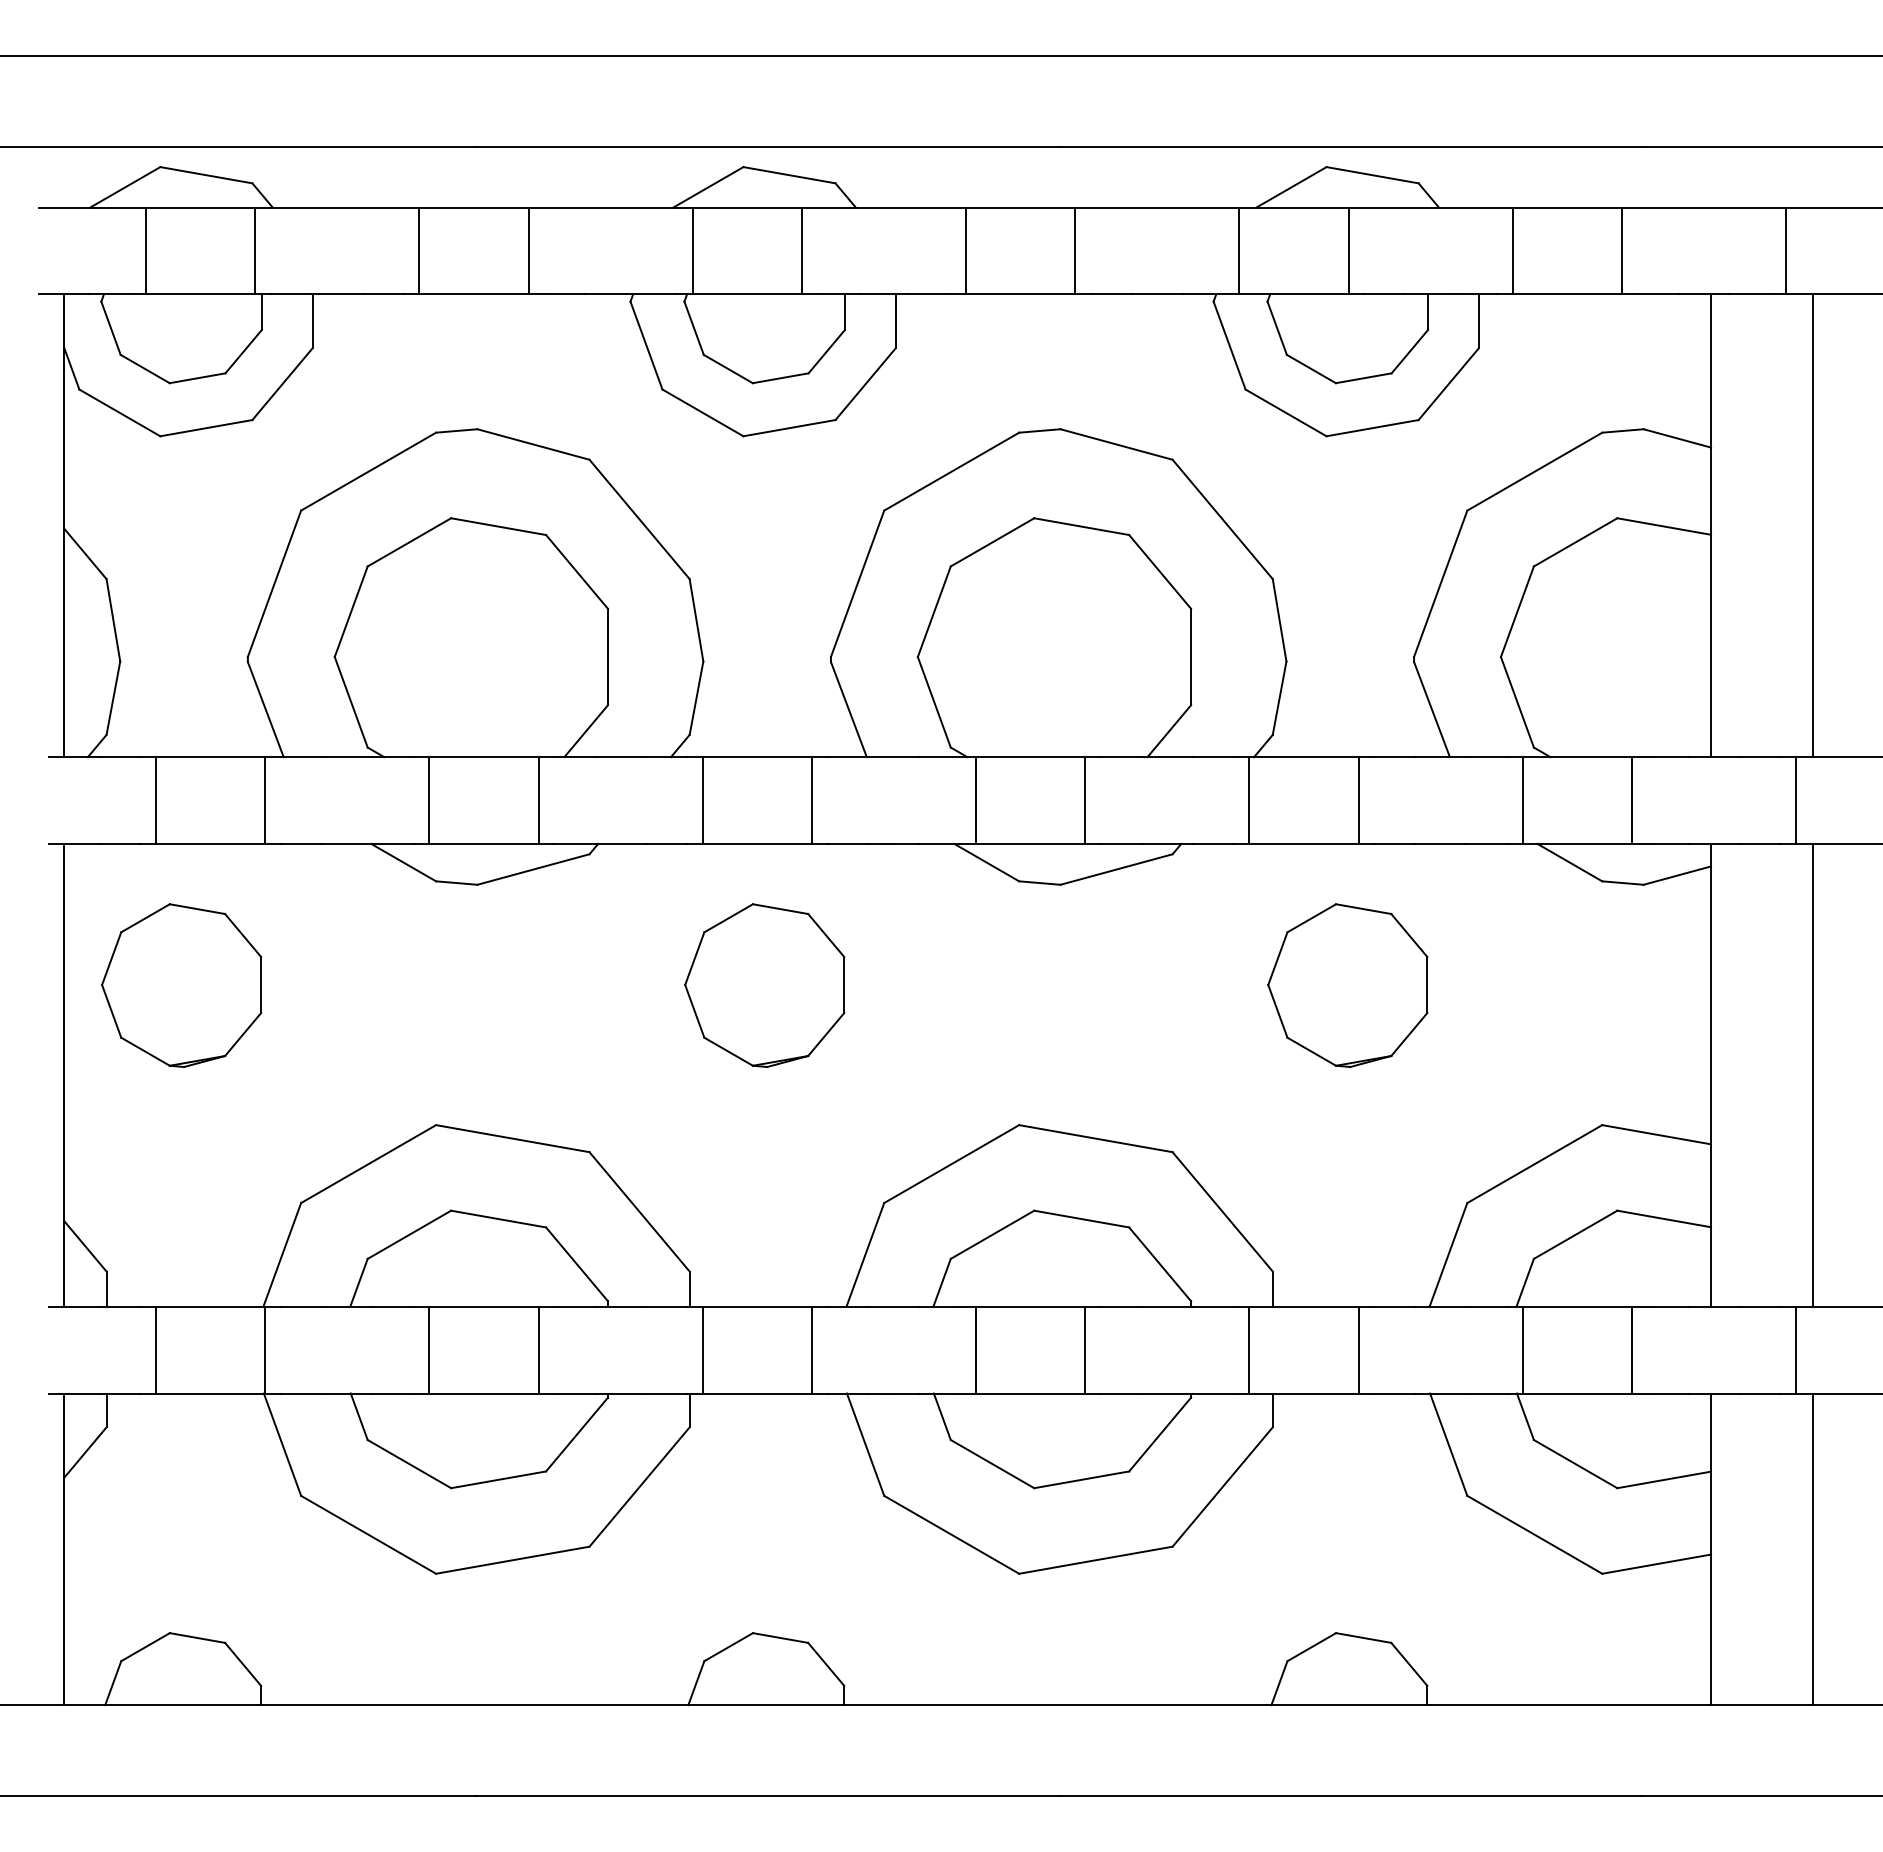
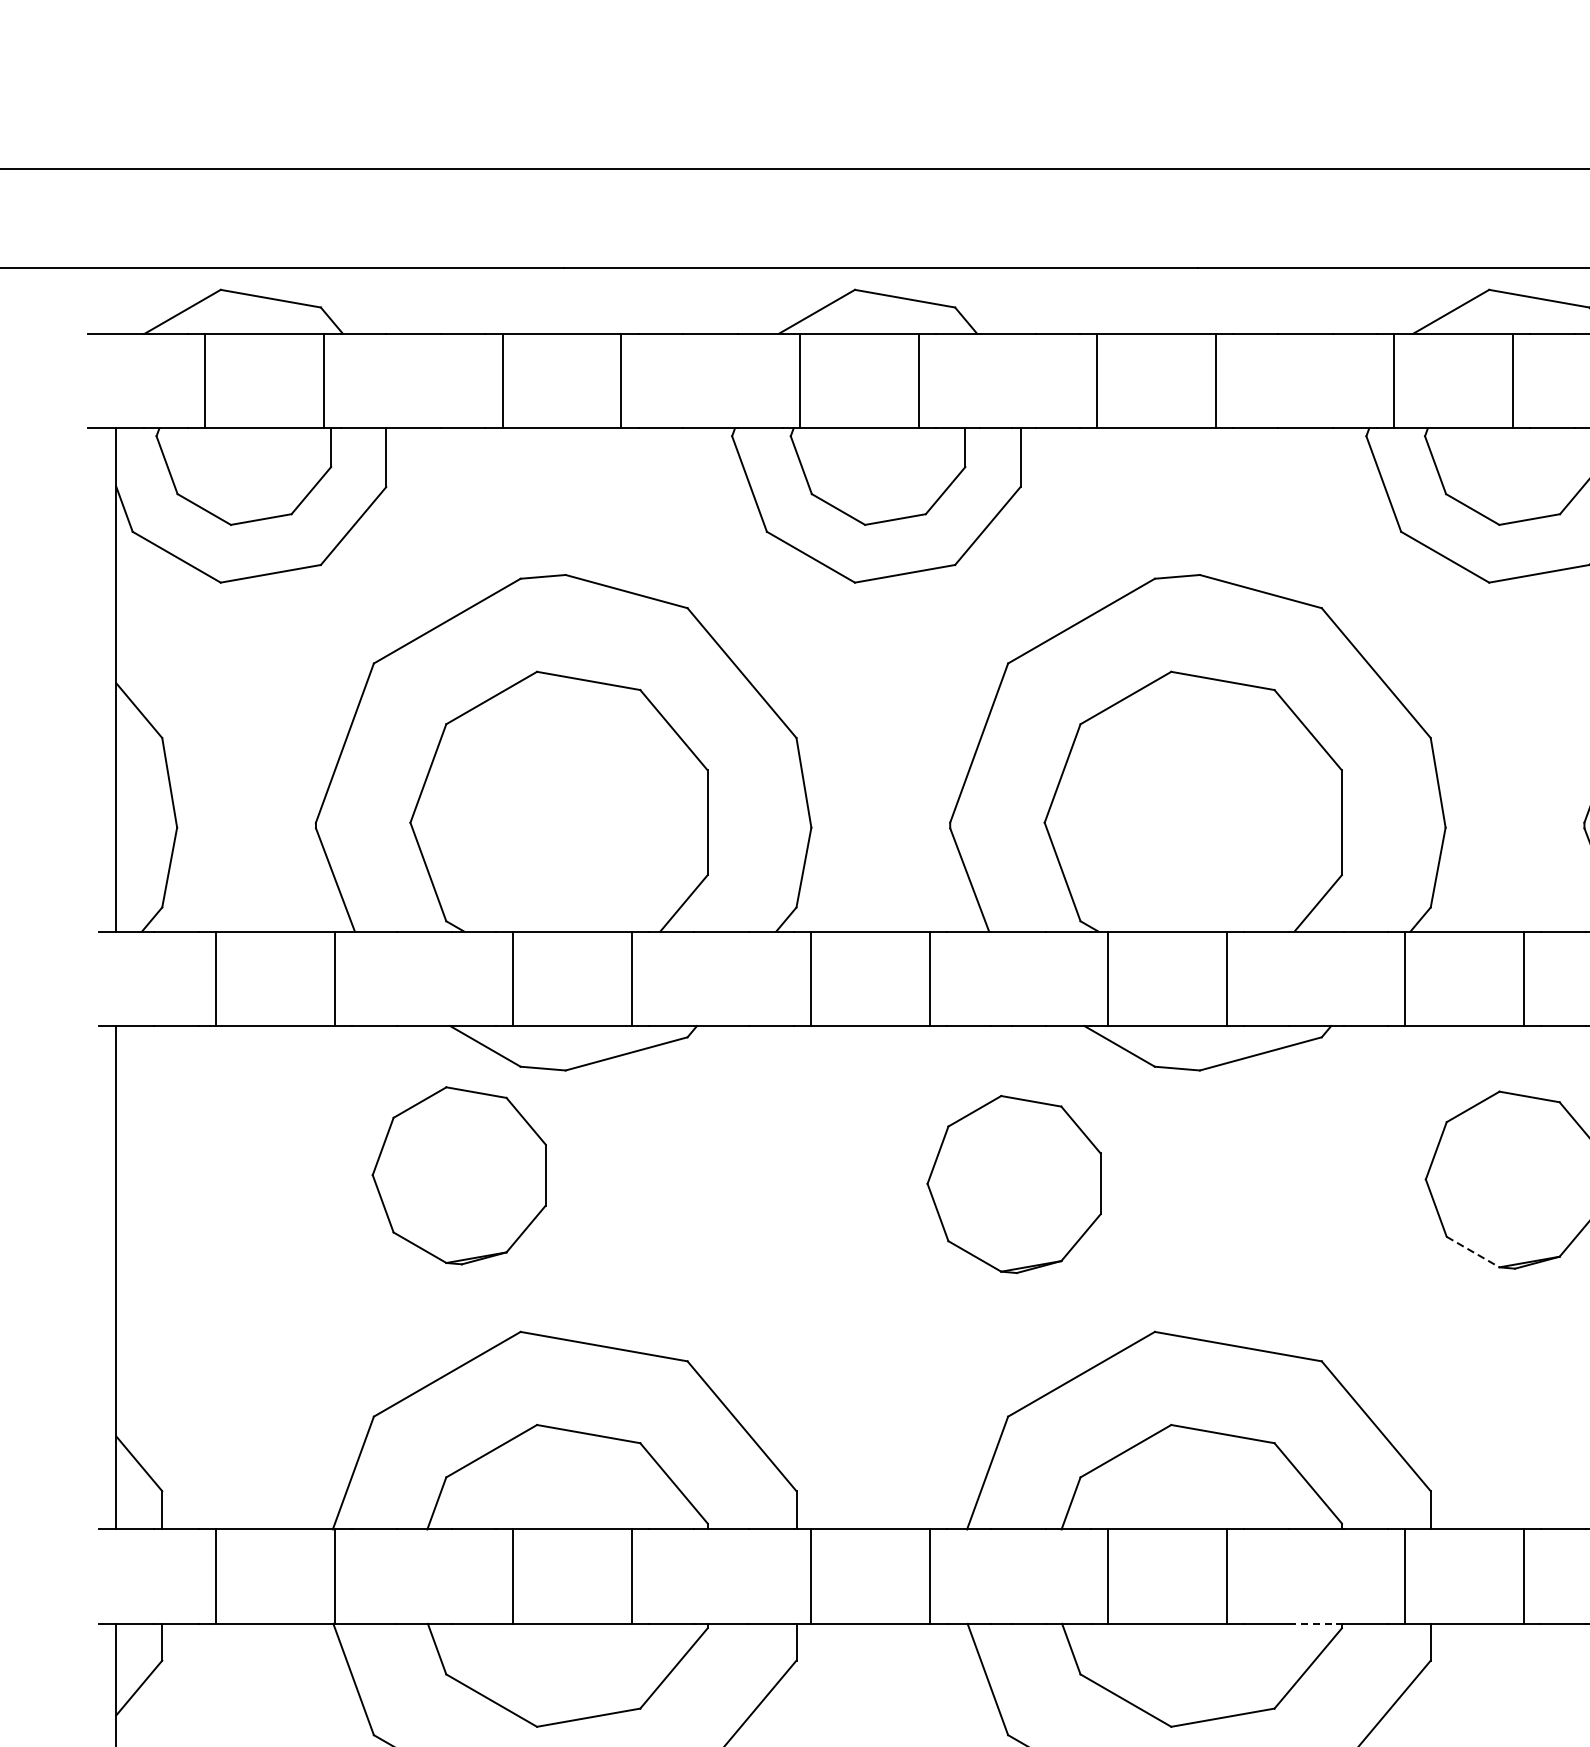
part: (181, 985) -> (459, 1175), moved
part: (764, 985) -> (1013, 1184), moved
line: (1312, 1051) -> (1473, 1251), solid -> dashed
line: (1167, 1393) -> (1316, 1623), solid -> dashed

